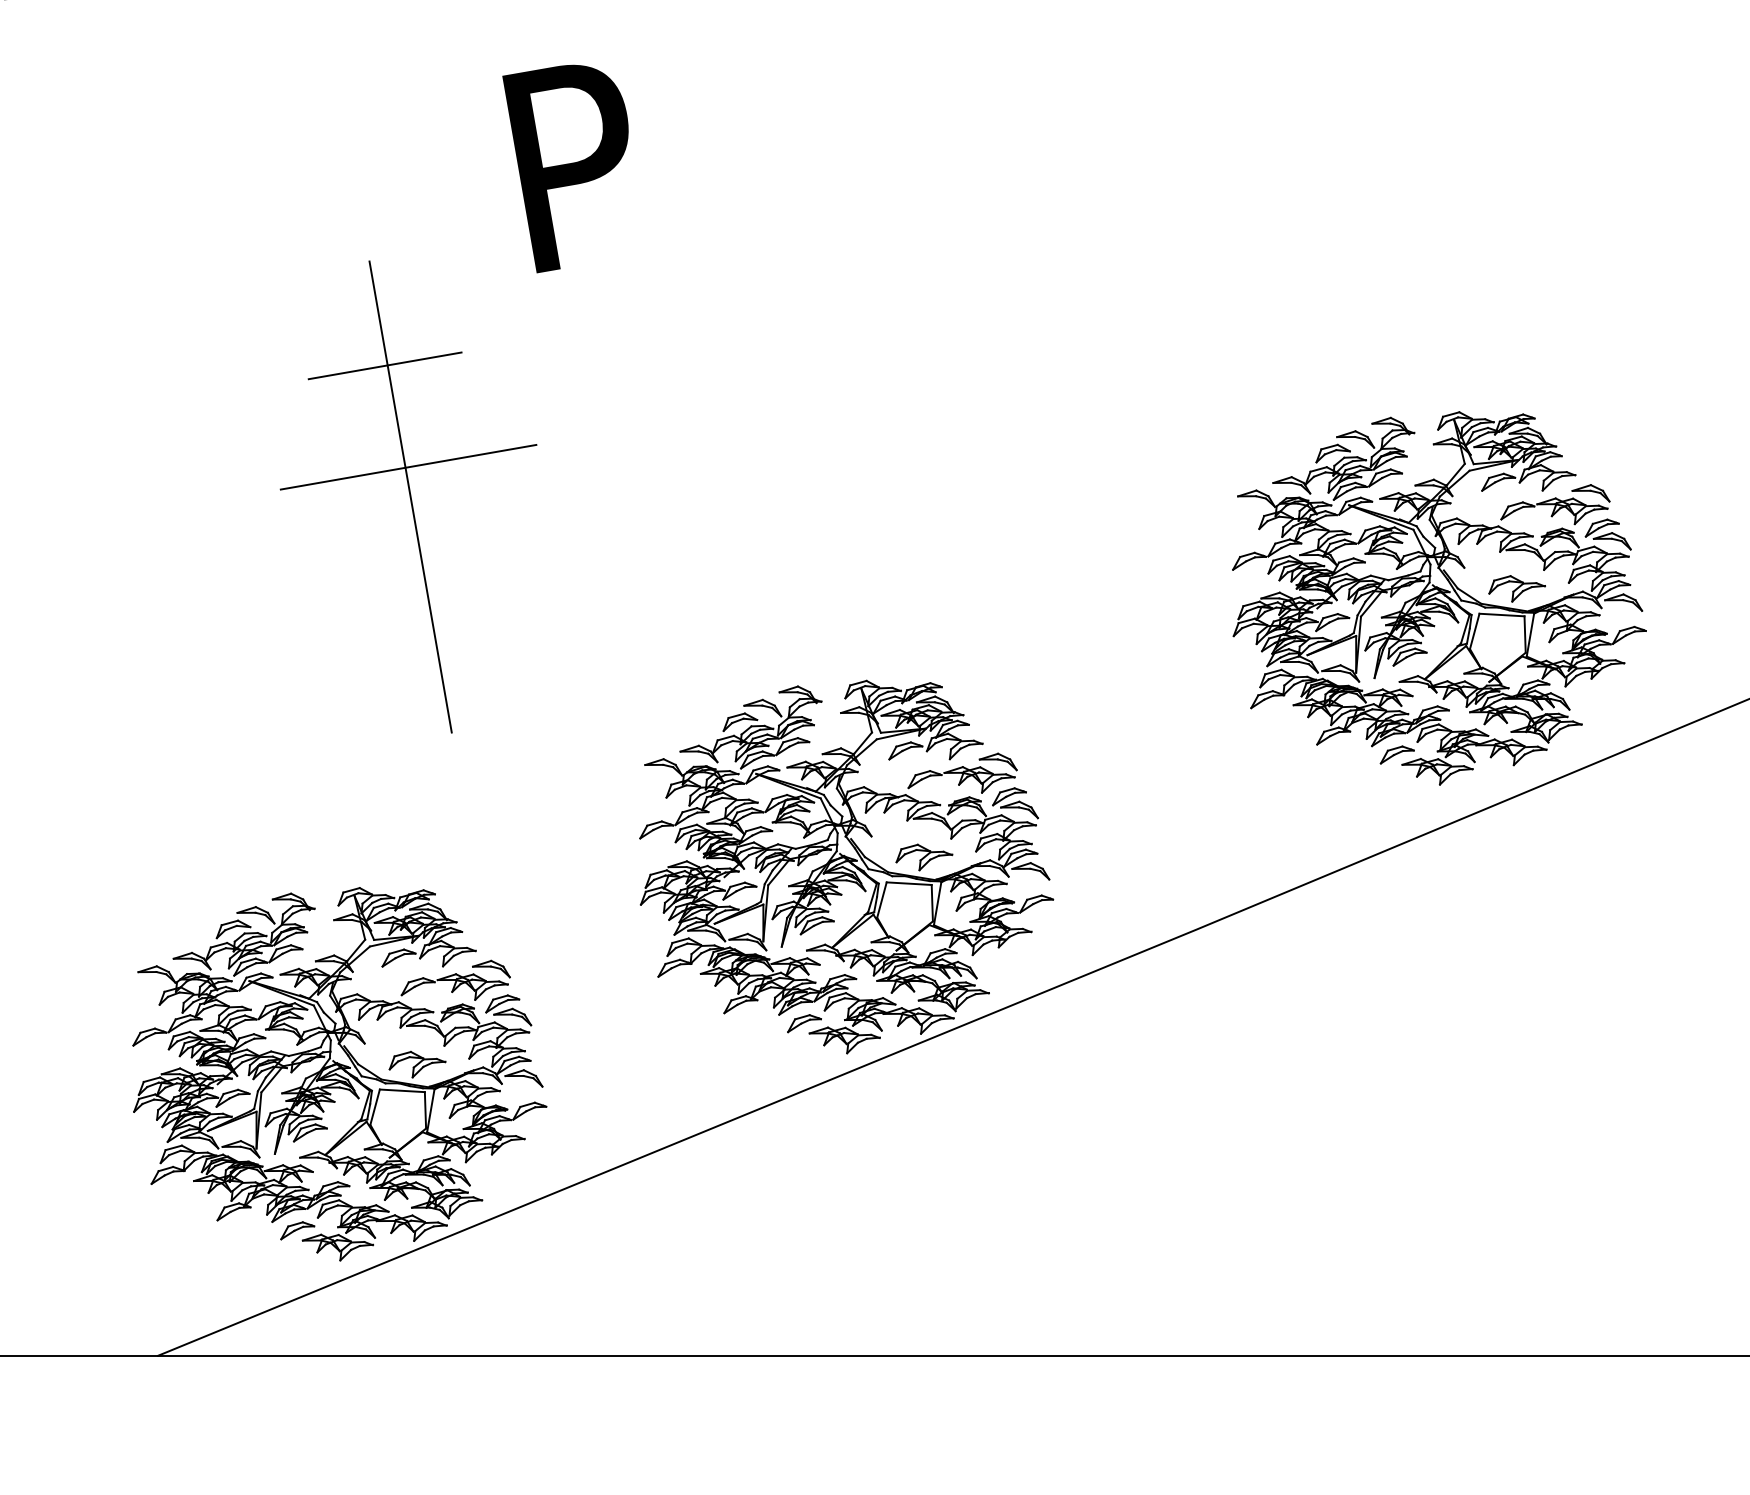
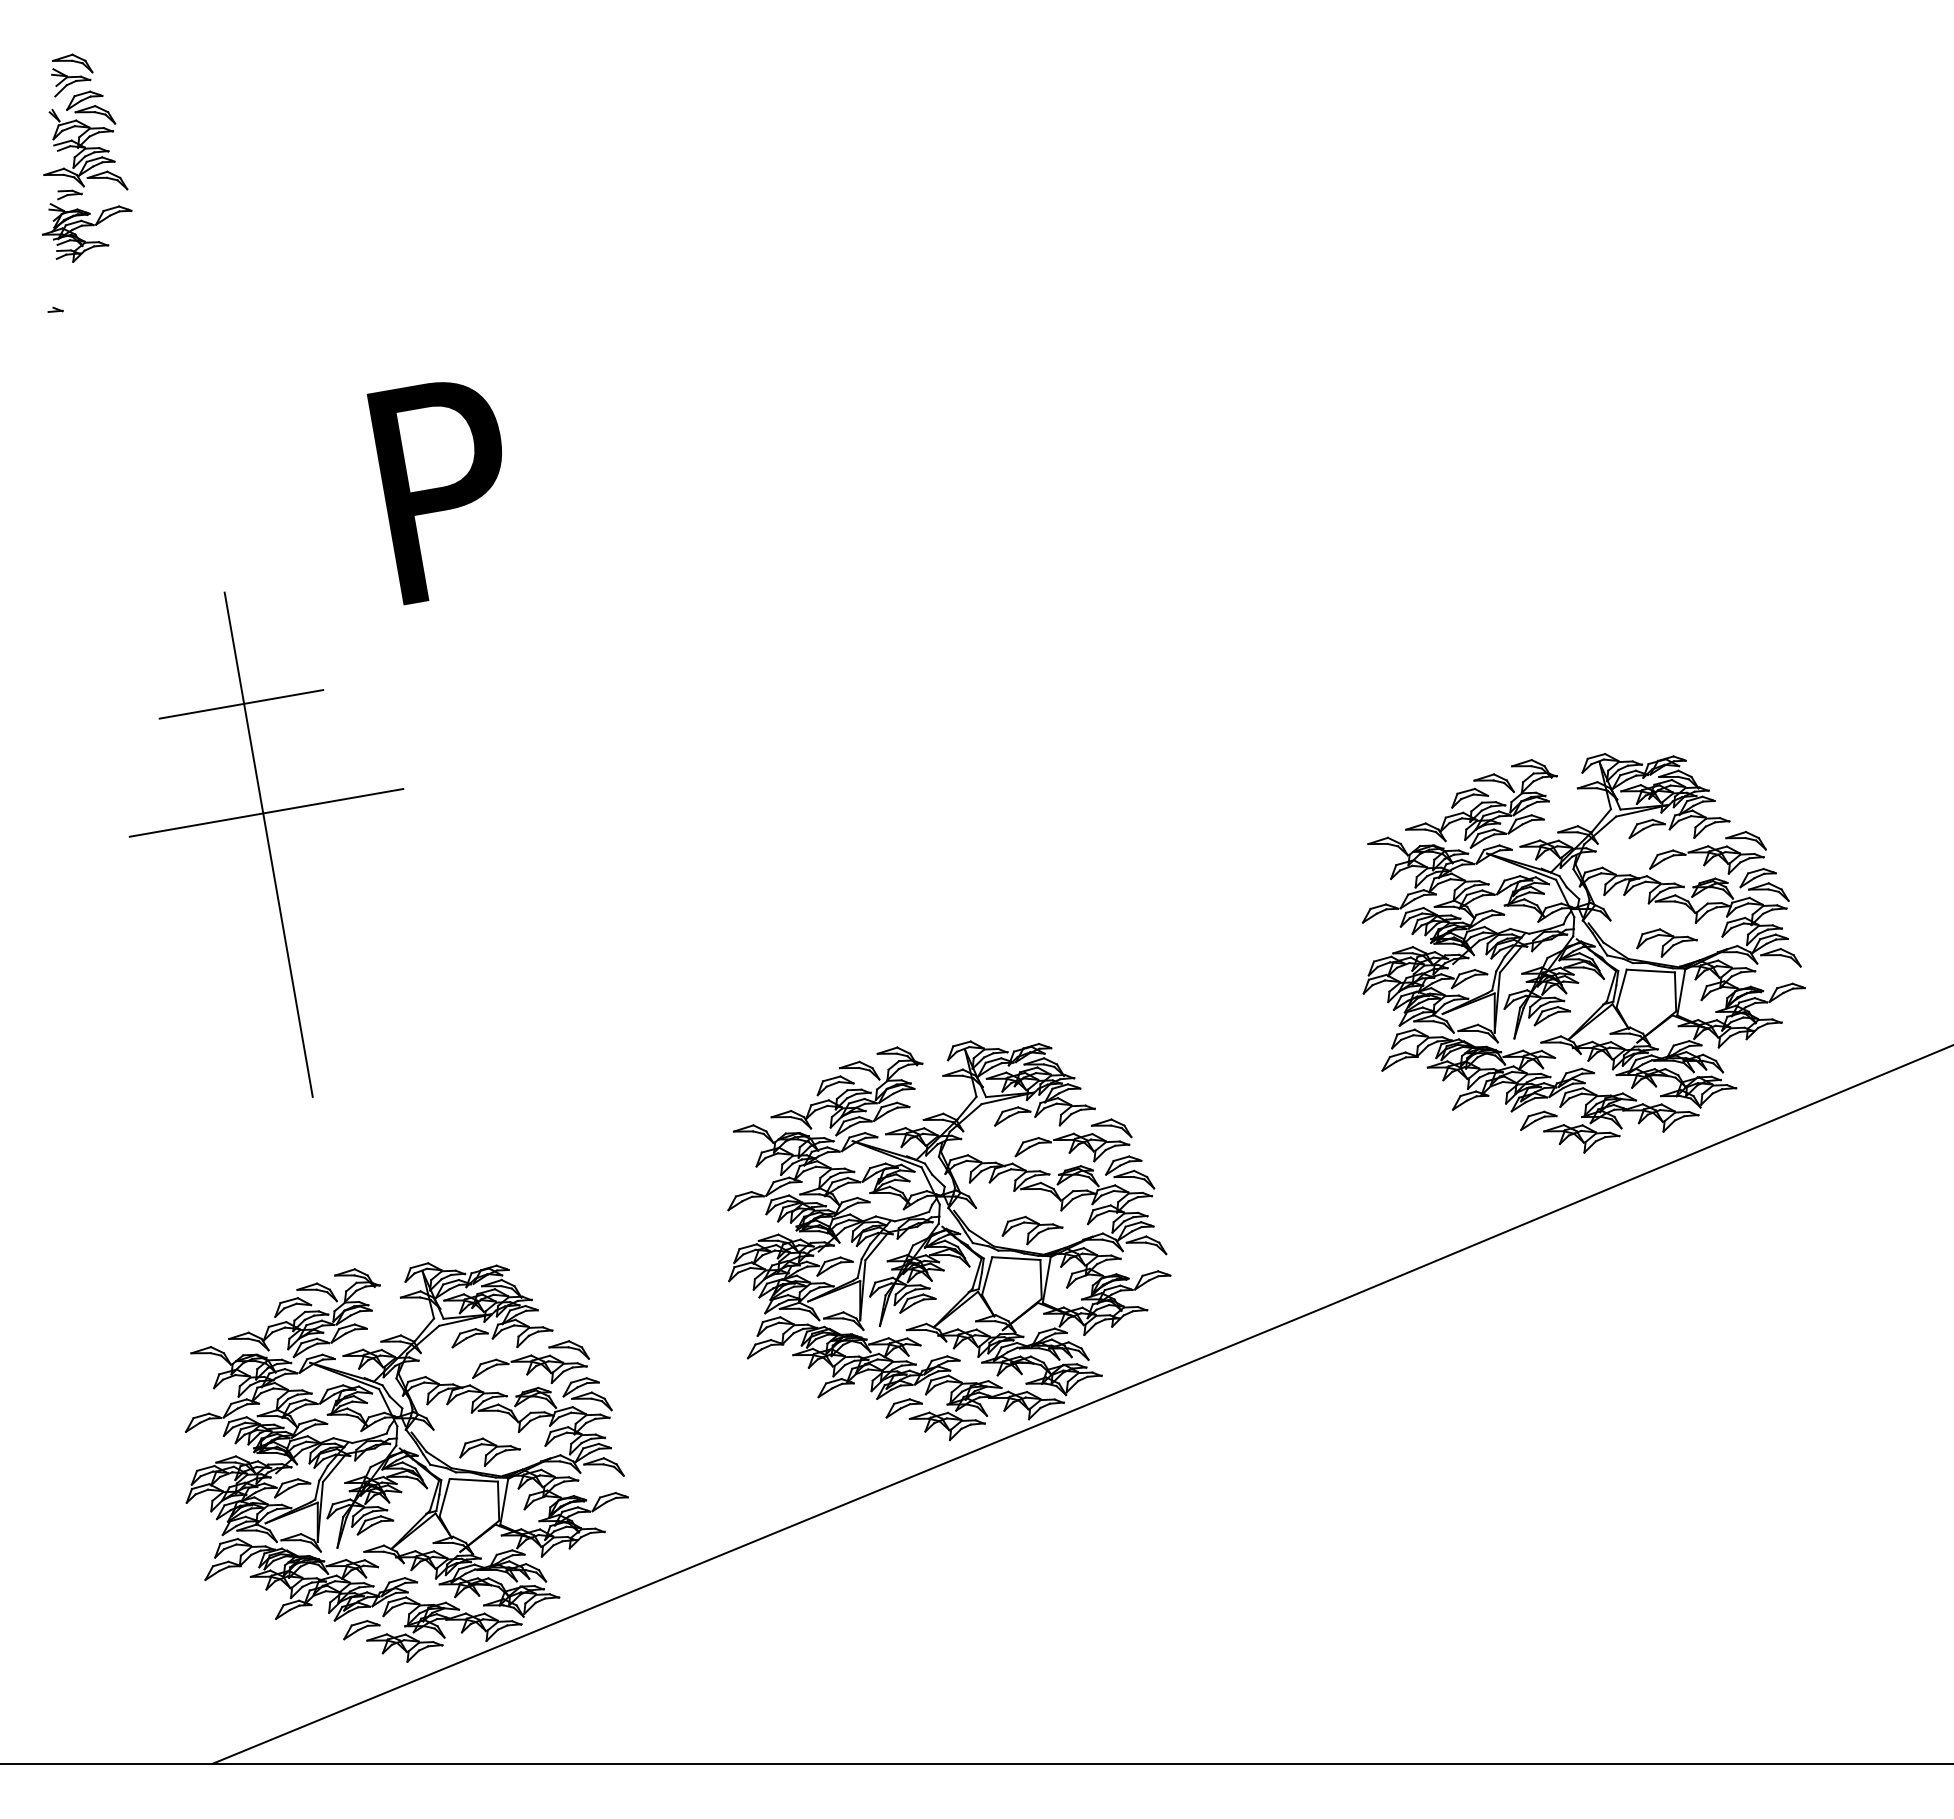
part: (445, 356) -> (305, 694), moved

